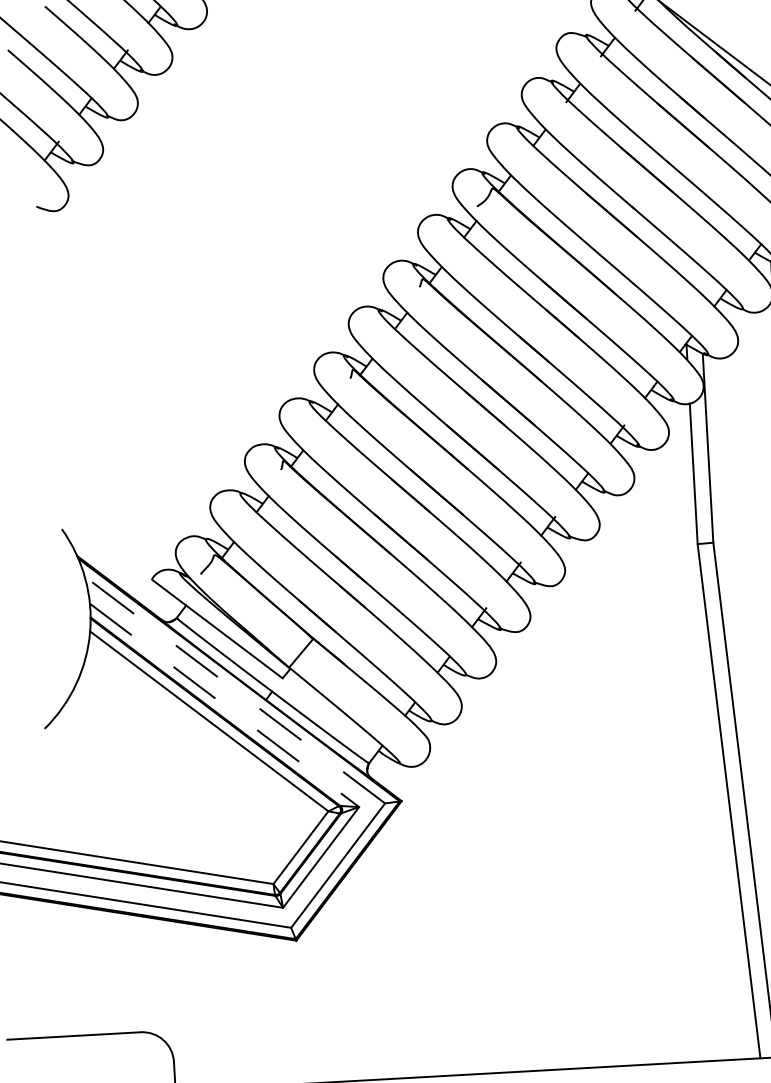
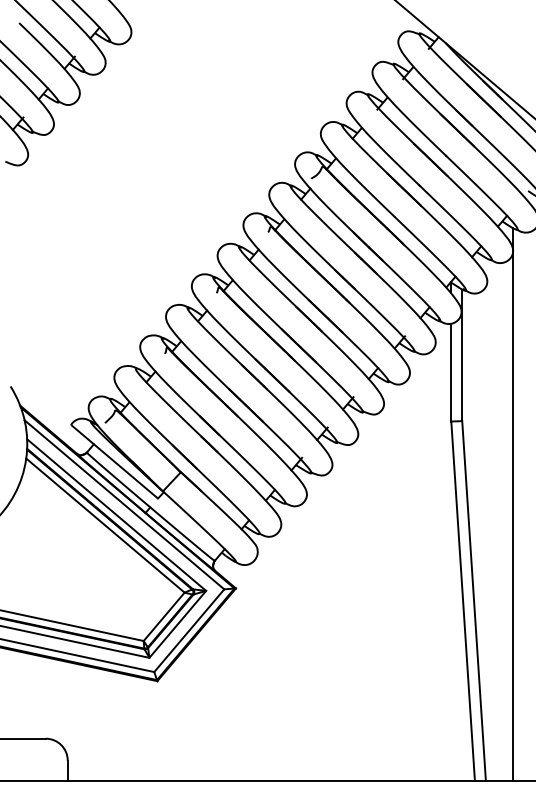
line: (234, 689) -> (124, 504), dashed -> solid
line: (225, 705) -> (117, 515), dashed -> solid

